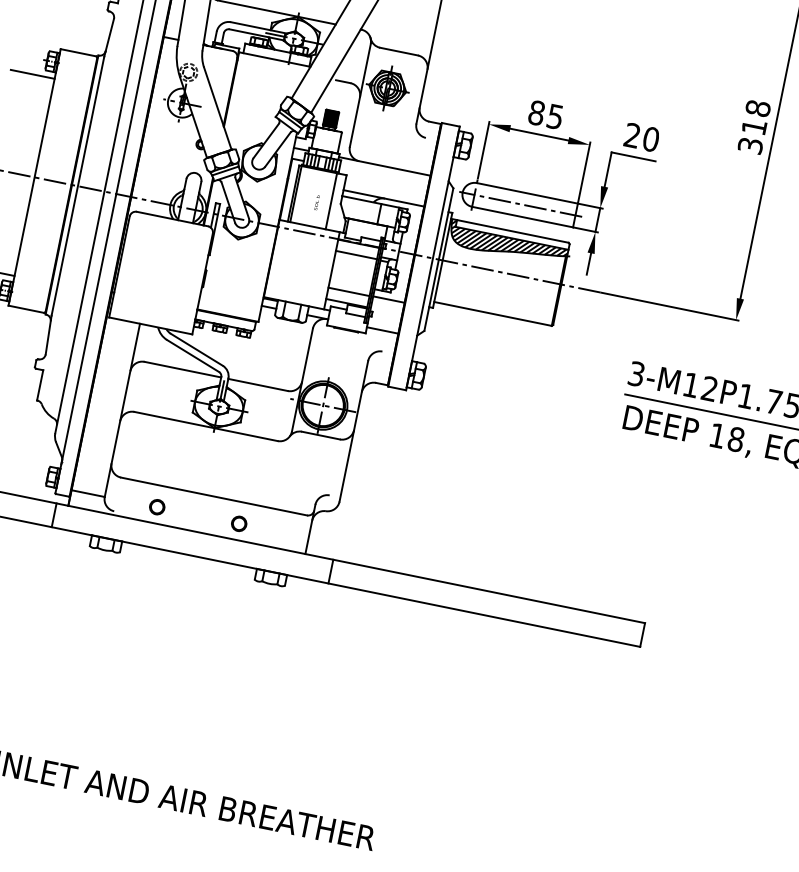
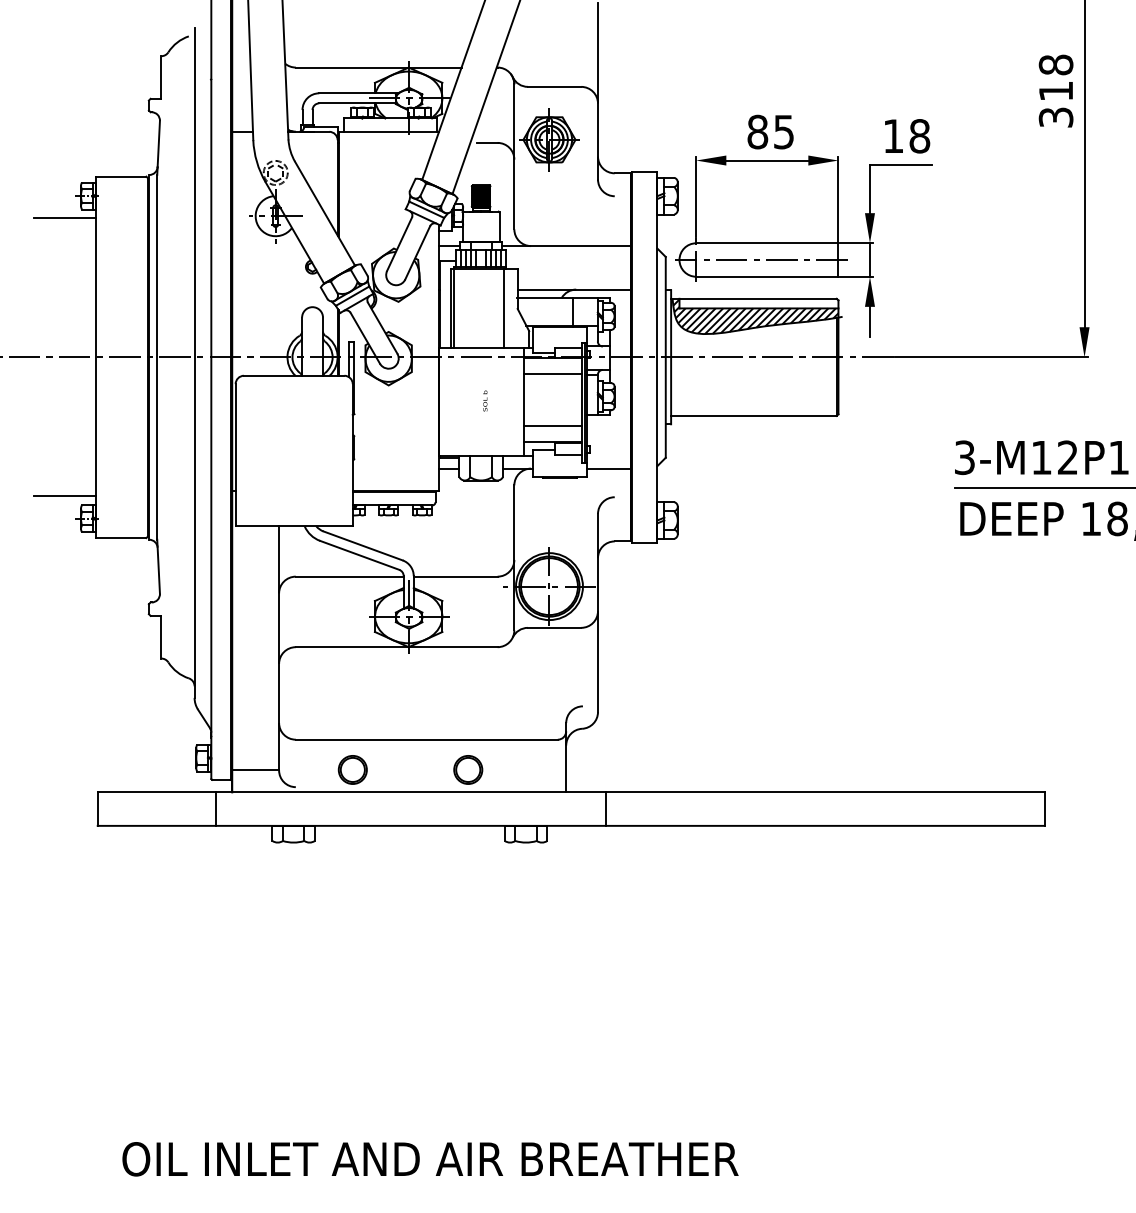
text: (641, 137) -> (906, 136), 20 -> 18
text: (317, 202) -> (485, 400), moved
line: (389, 299) -> (609, 425), removed
part: (157, 506) -> (352, 769), size x1.4
part: (239, 523) -> (468, 769), size x1.4

